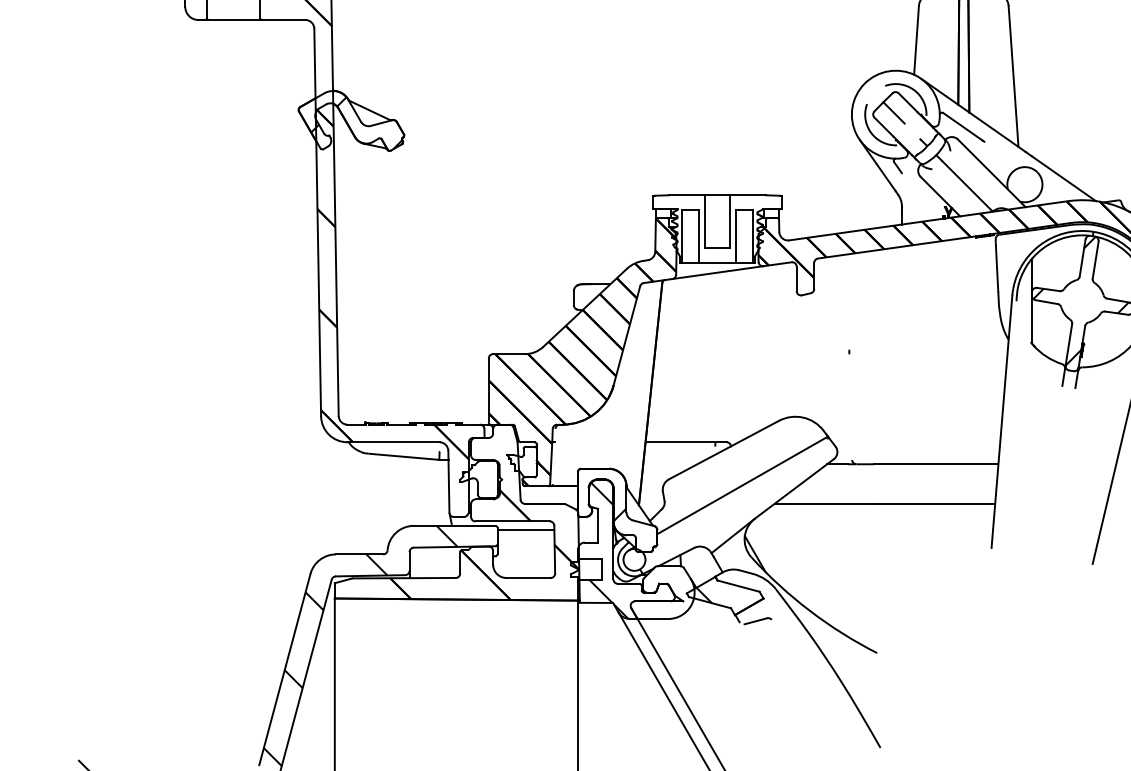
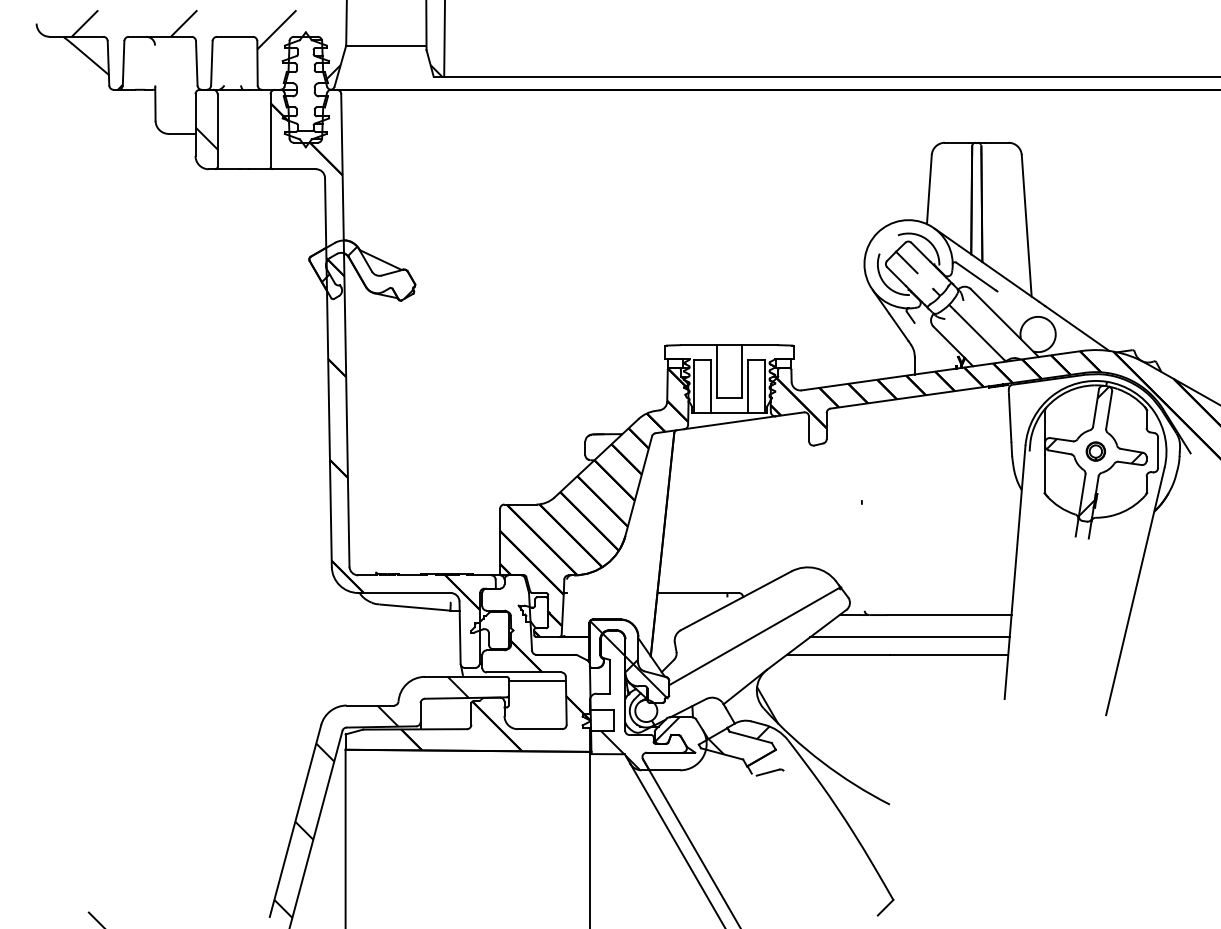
part: (1082, 301) -> (1095, 451), added
line: (896, 486) -> (909, 637), added
hatch: (616, 508) -> (628, 659), added
hatch: (655, 578) -> (667, 729), added
hatch: (813, 669) -> (825, 821), added

